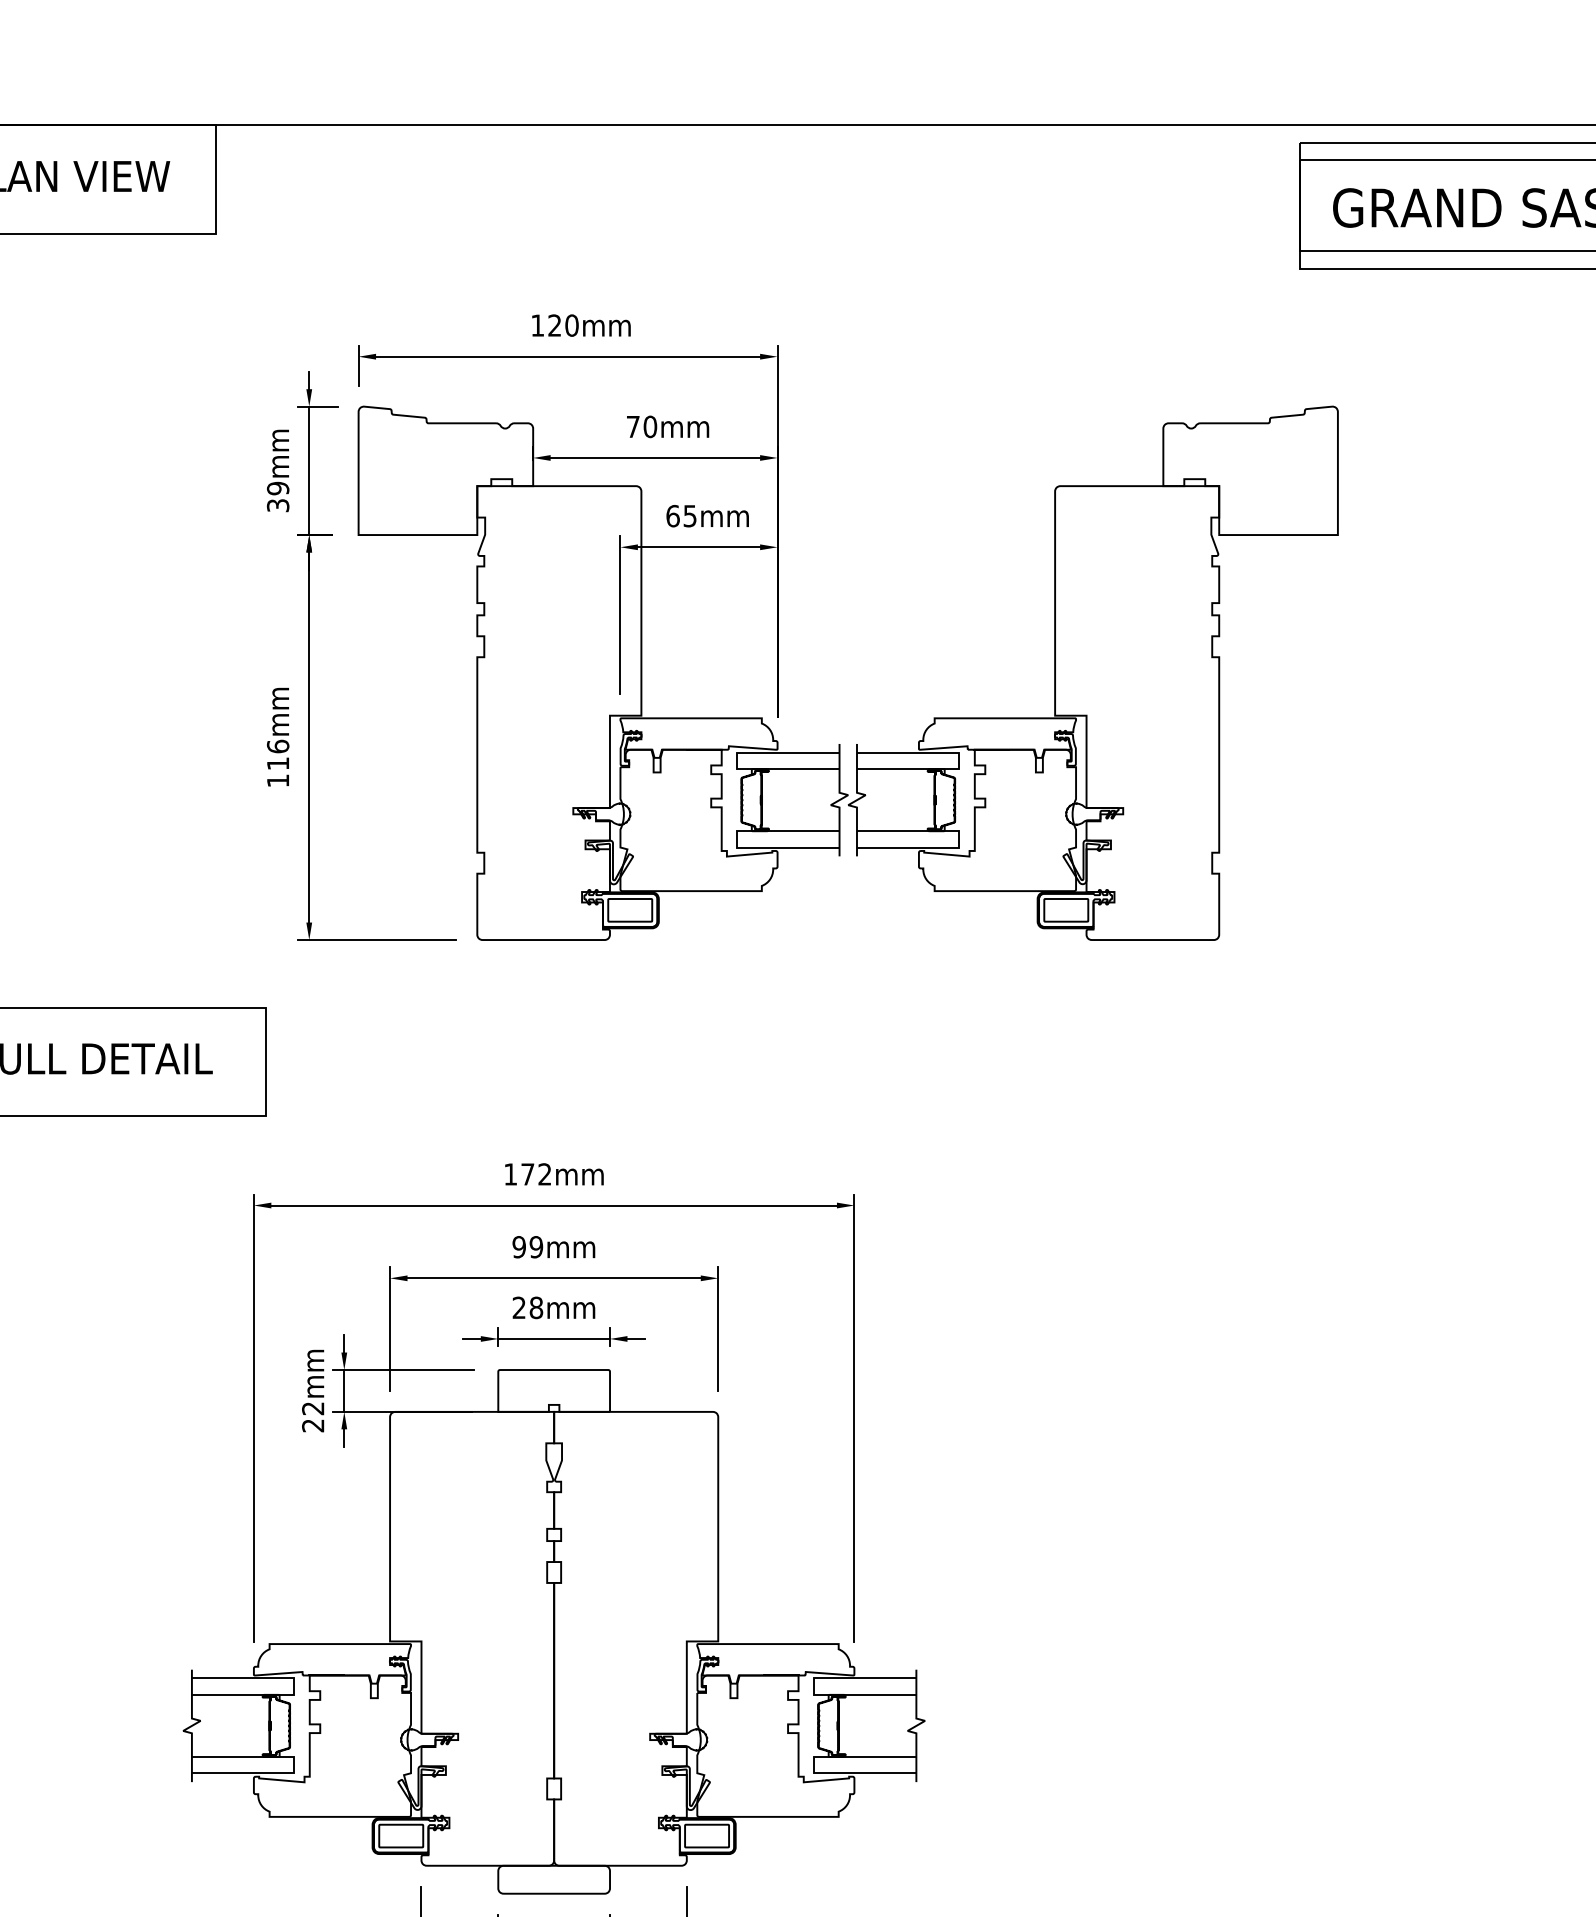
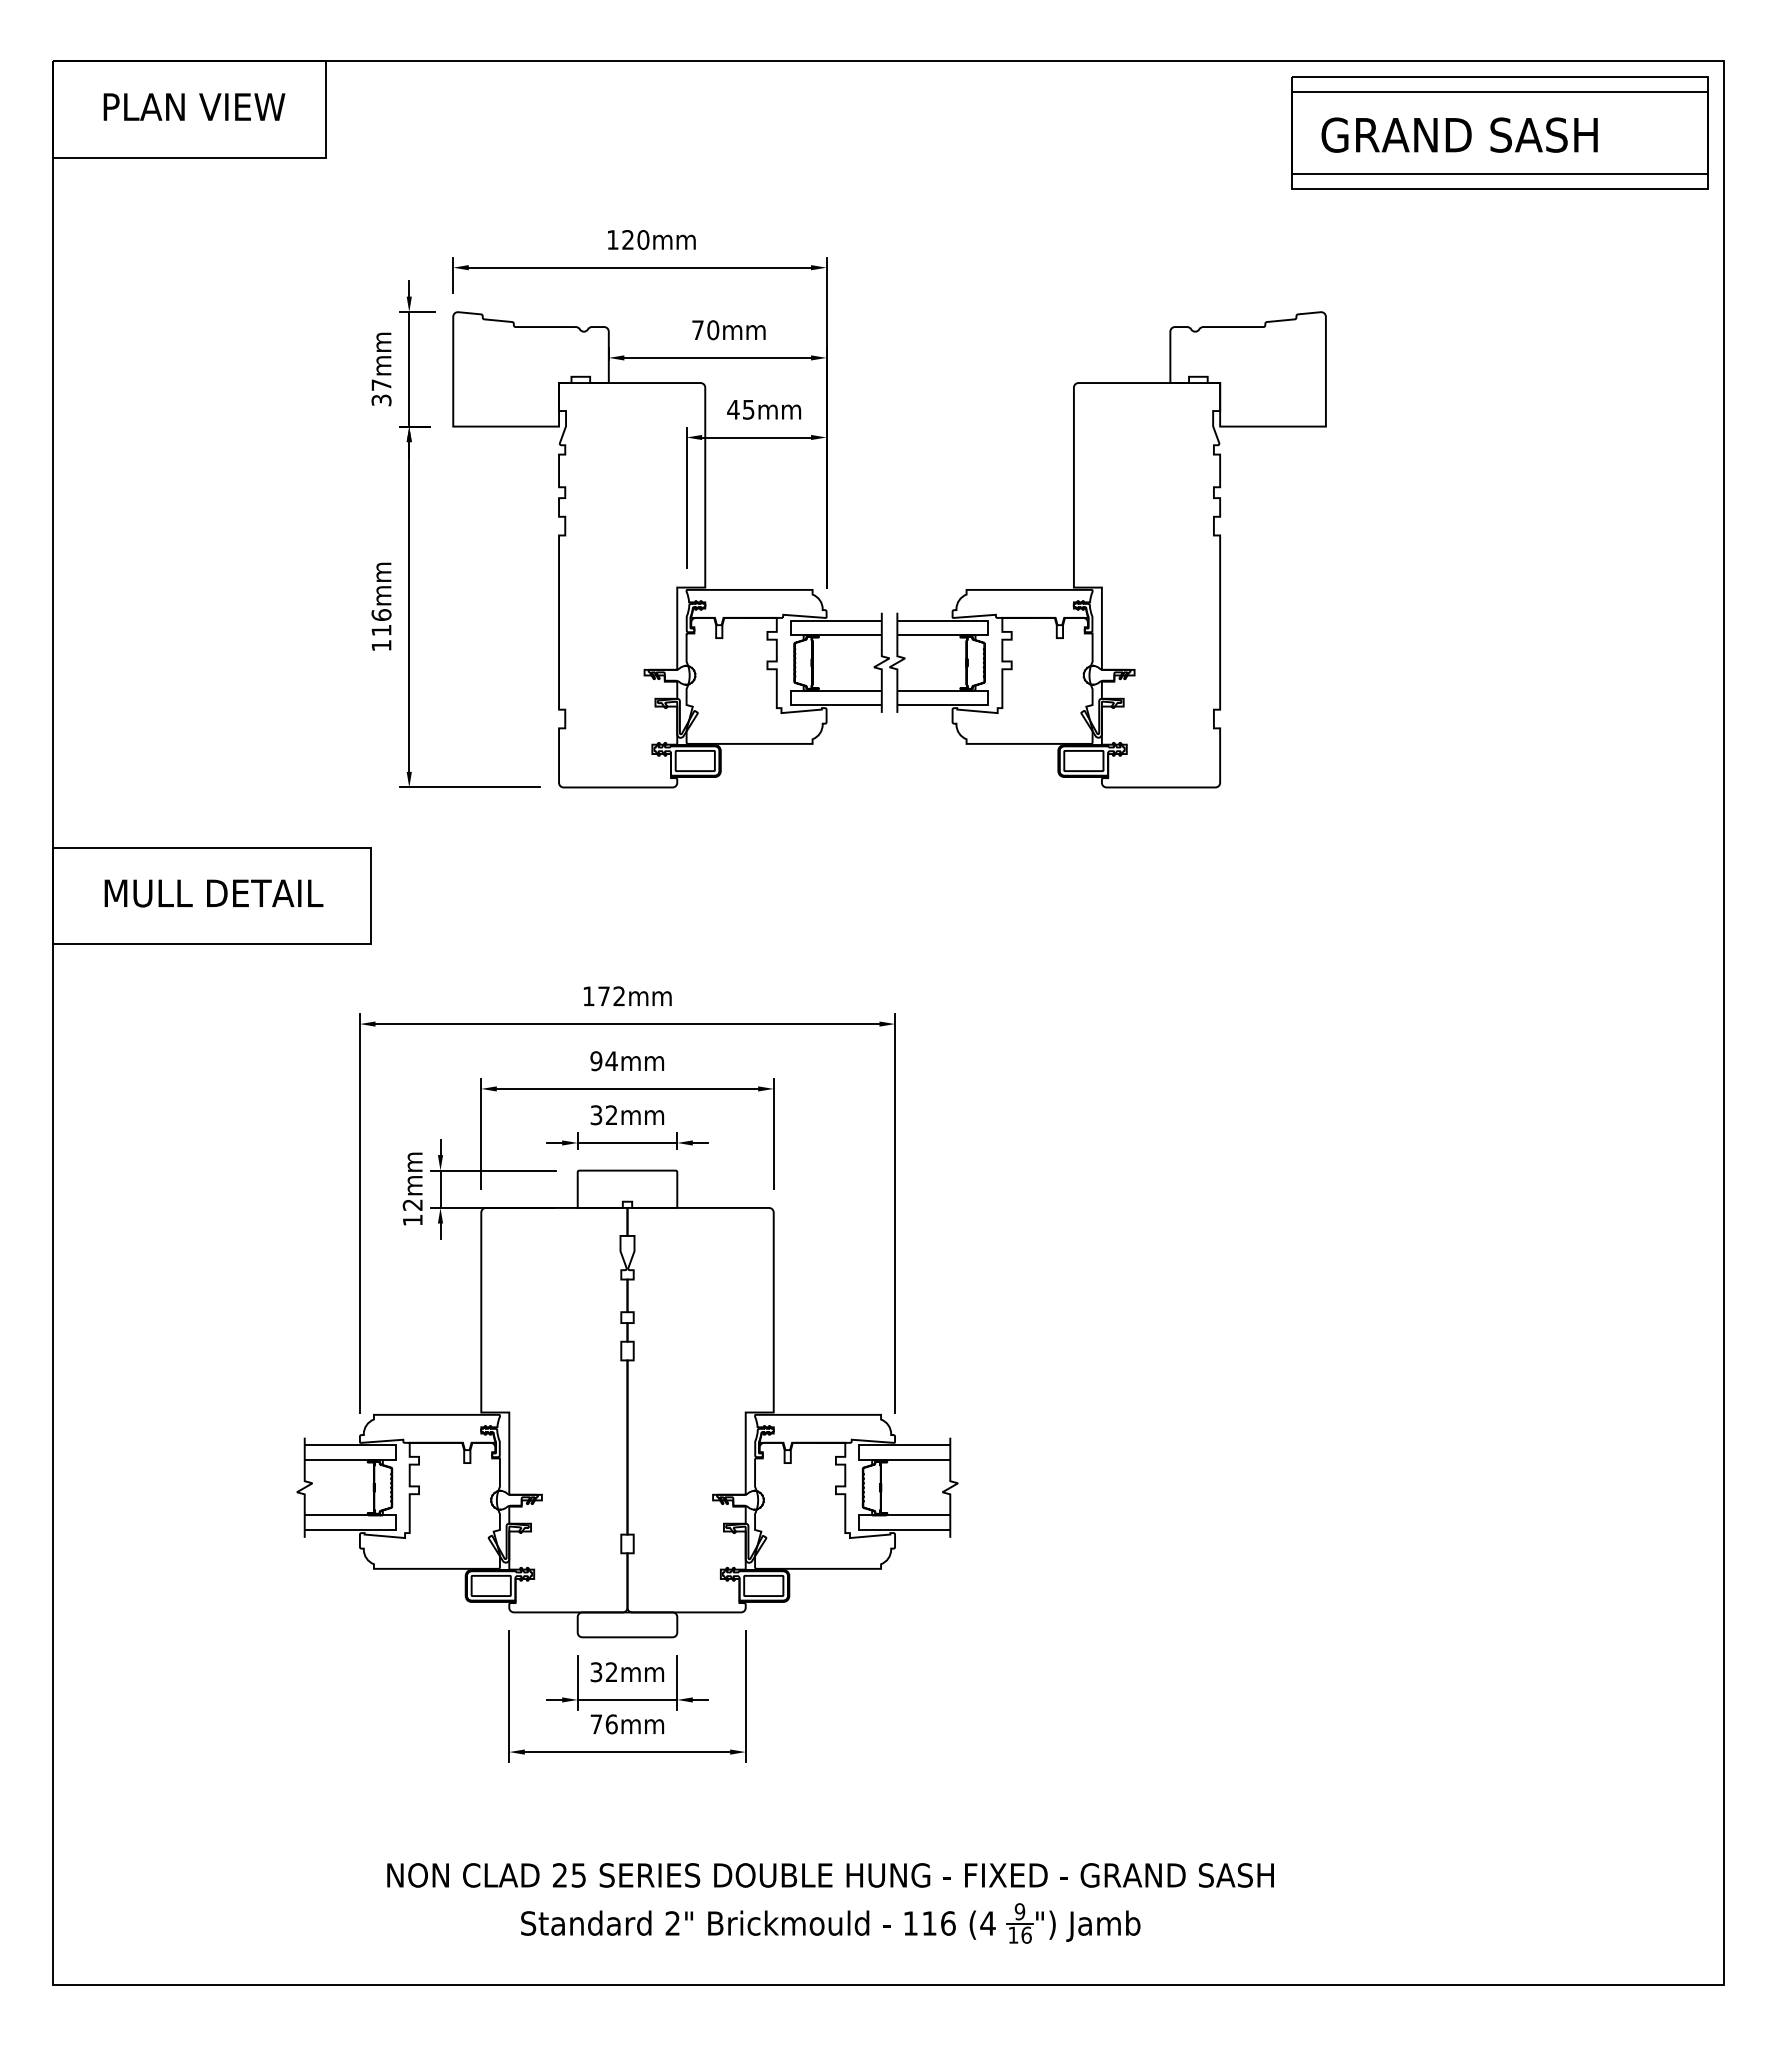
text: (278, 488) -> (381, 385), 39mm -> 37mm
text: (673, 515) -> (733, 409), 65mm -> 45mm
text: (536, 1247) -> (611, 1061), 99mm -> 94mm
text: (527, 1308) -> (603, 1115), 28mm -> 32mm
text: (312, 1425) -> (412, 1220), 22mm -> 12mm

